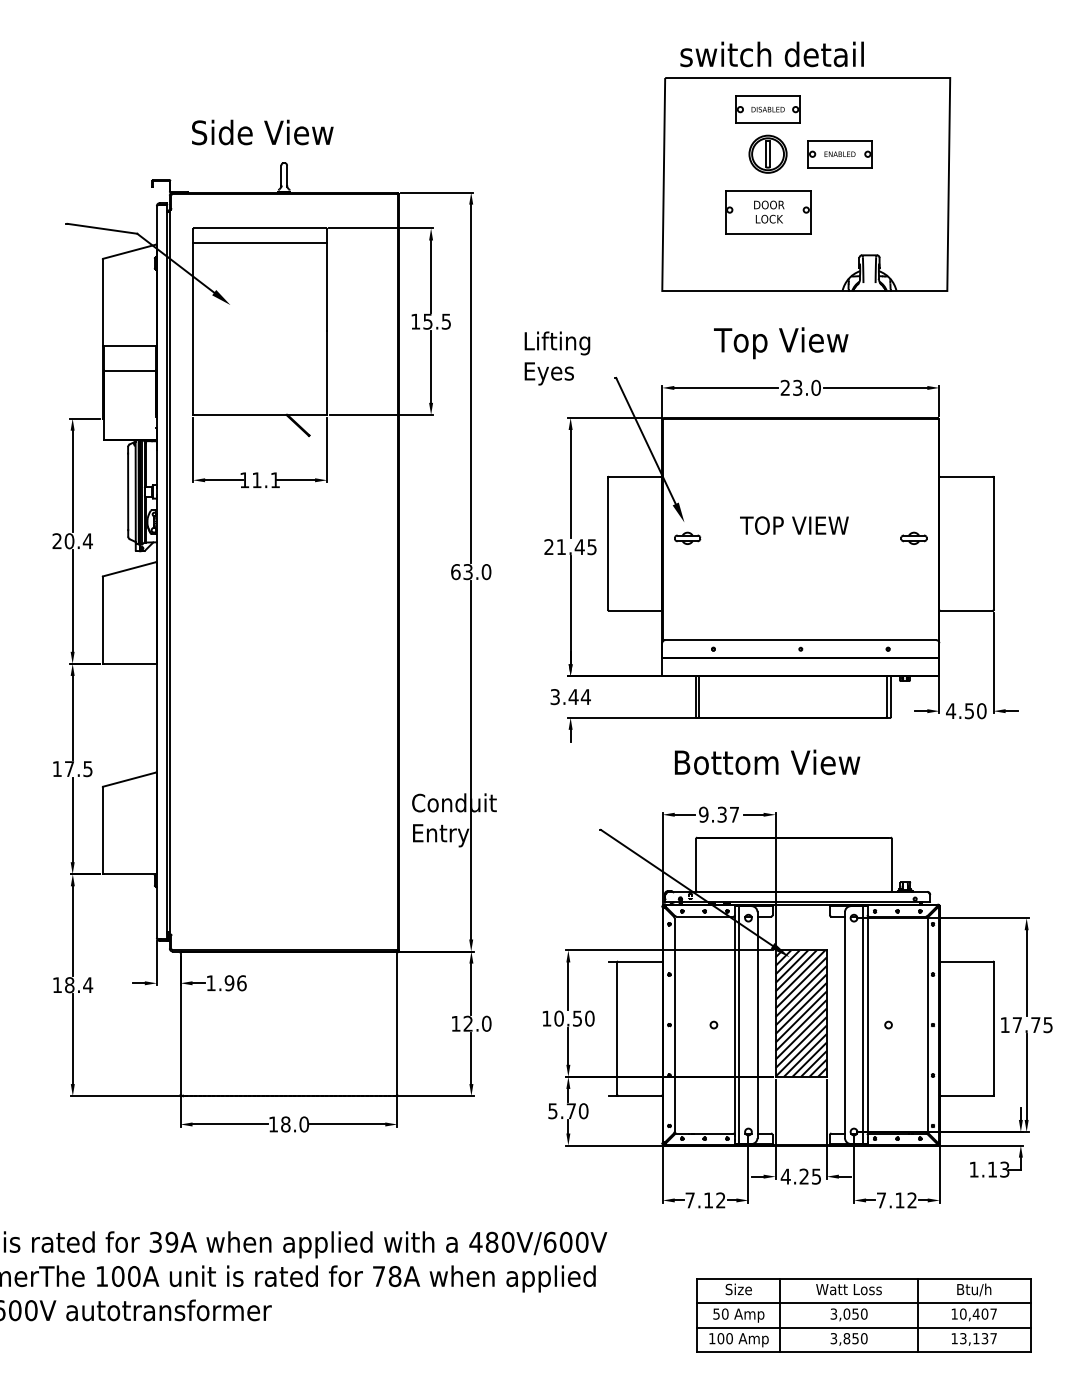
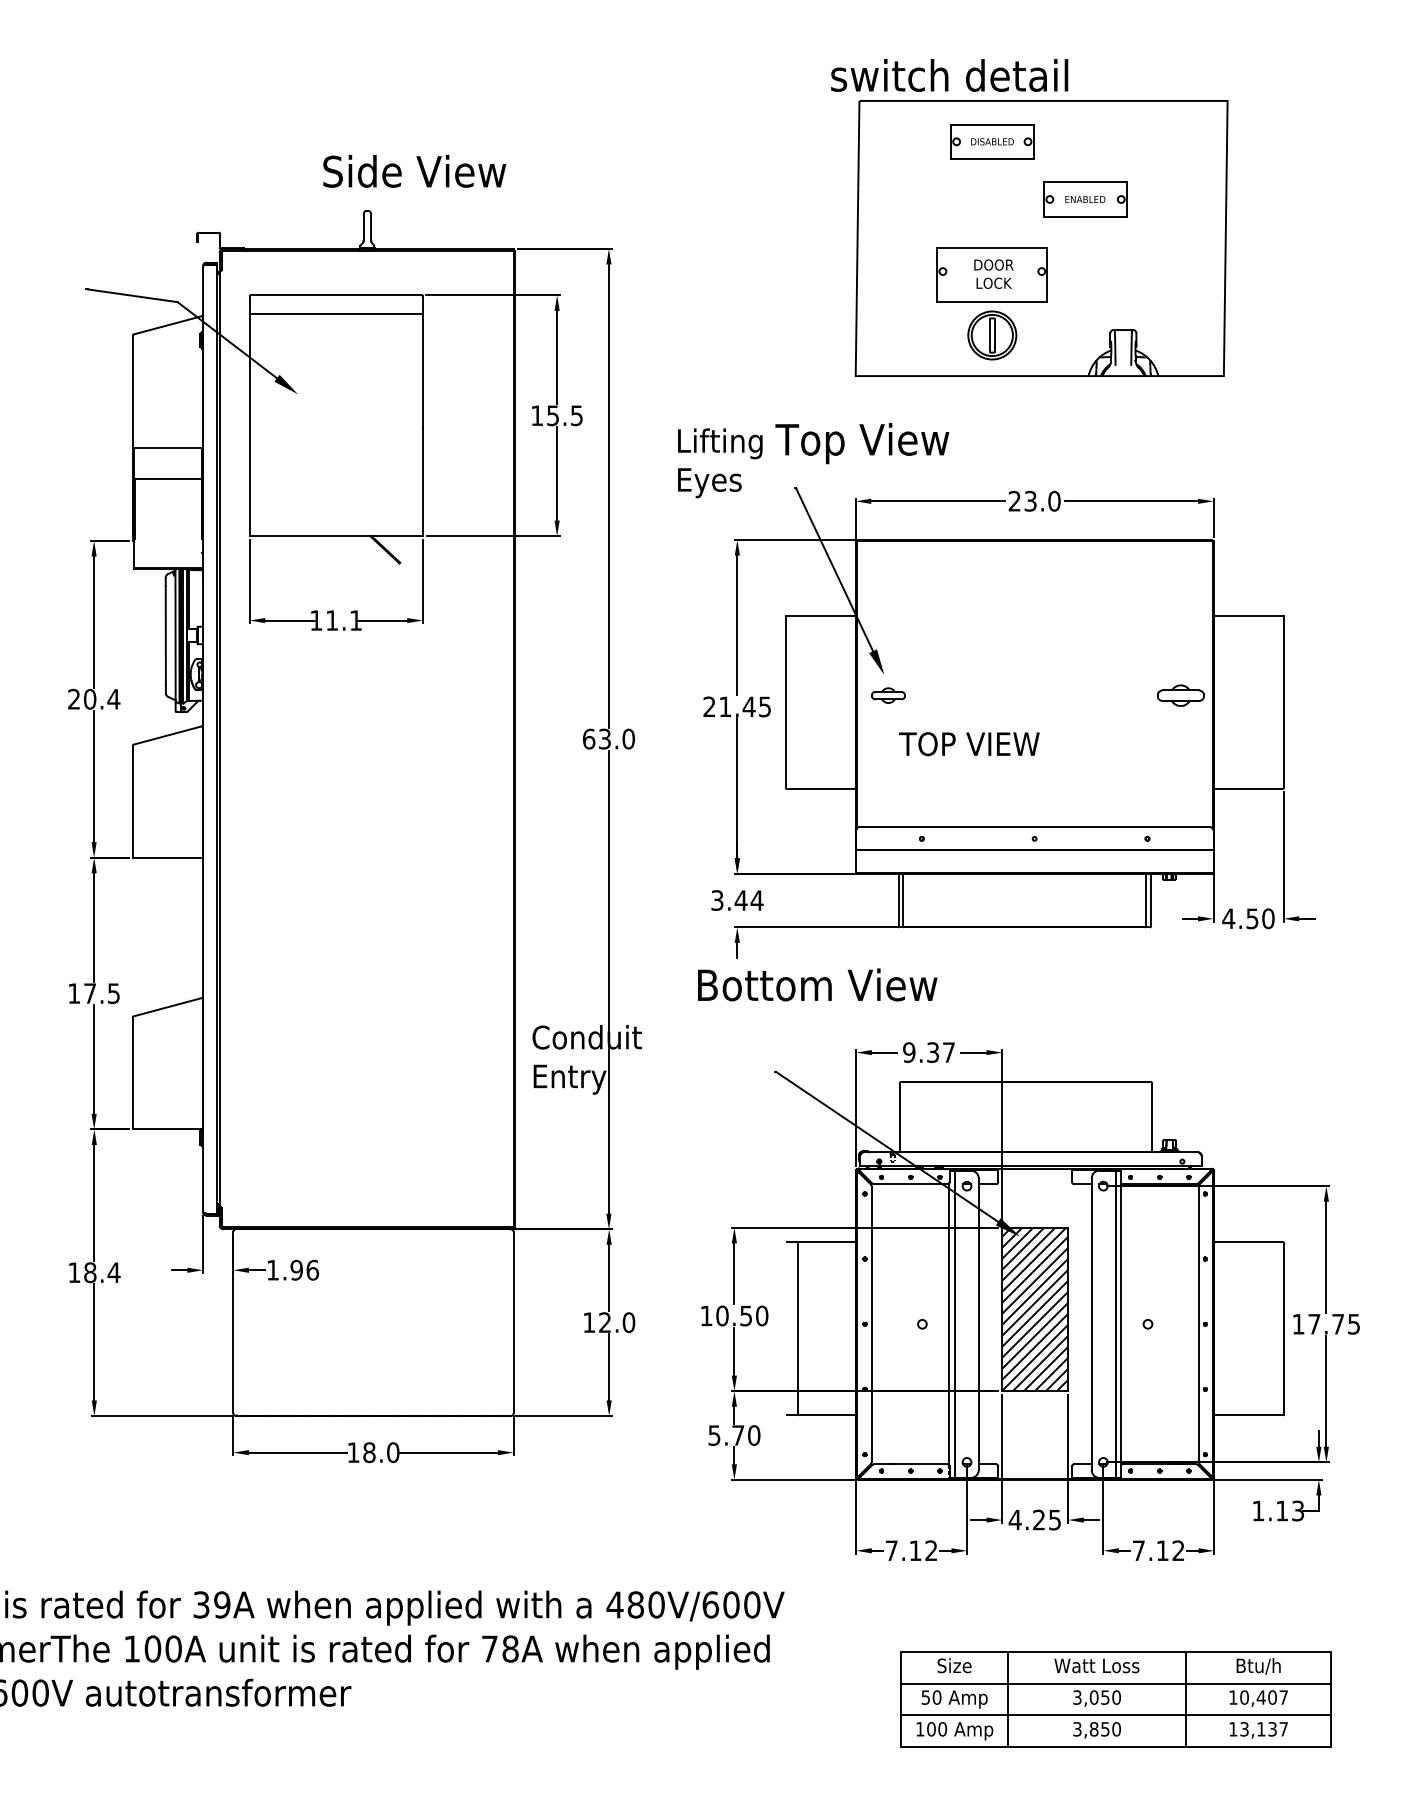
text: (772, 54) -> (949, 75), moved
text: (262, 132) -> (414, 171), moved
part: (768, 154) -> (992, 335), moved
text: (781, 343) -> (862, 443), moved
text: (794, 525) -> (969, 744), moved
part: (913, 538) -> (1180, 695), size x1.4
text: (767, 762) -> (817, 984), moved

